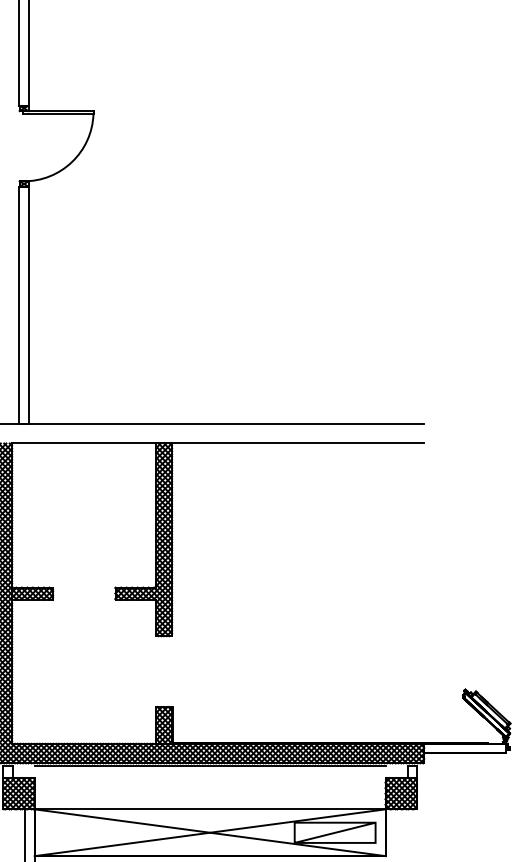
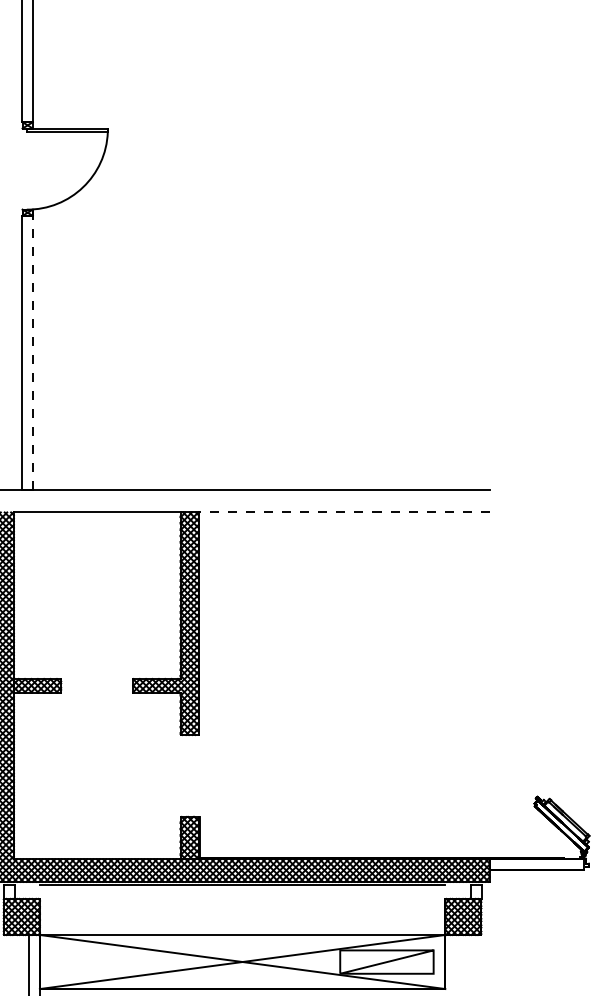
line: (28, 305) -> (32, 352), solid -> dashed
line: (298, 443) -> (344, 512), solid -> dashed

